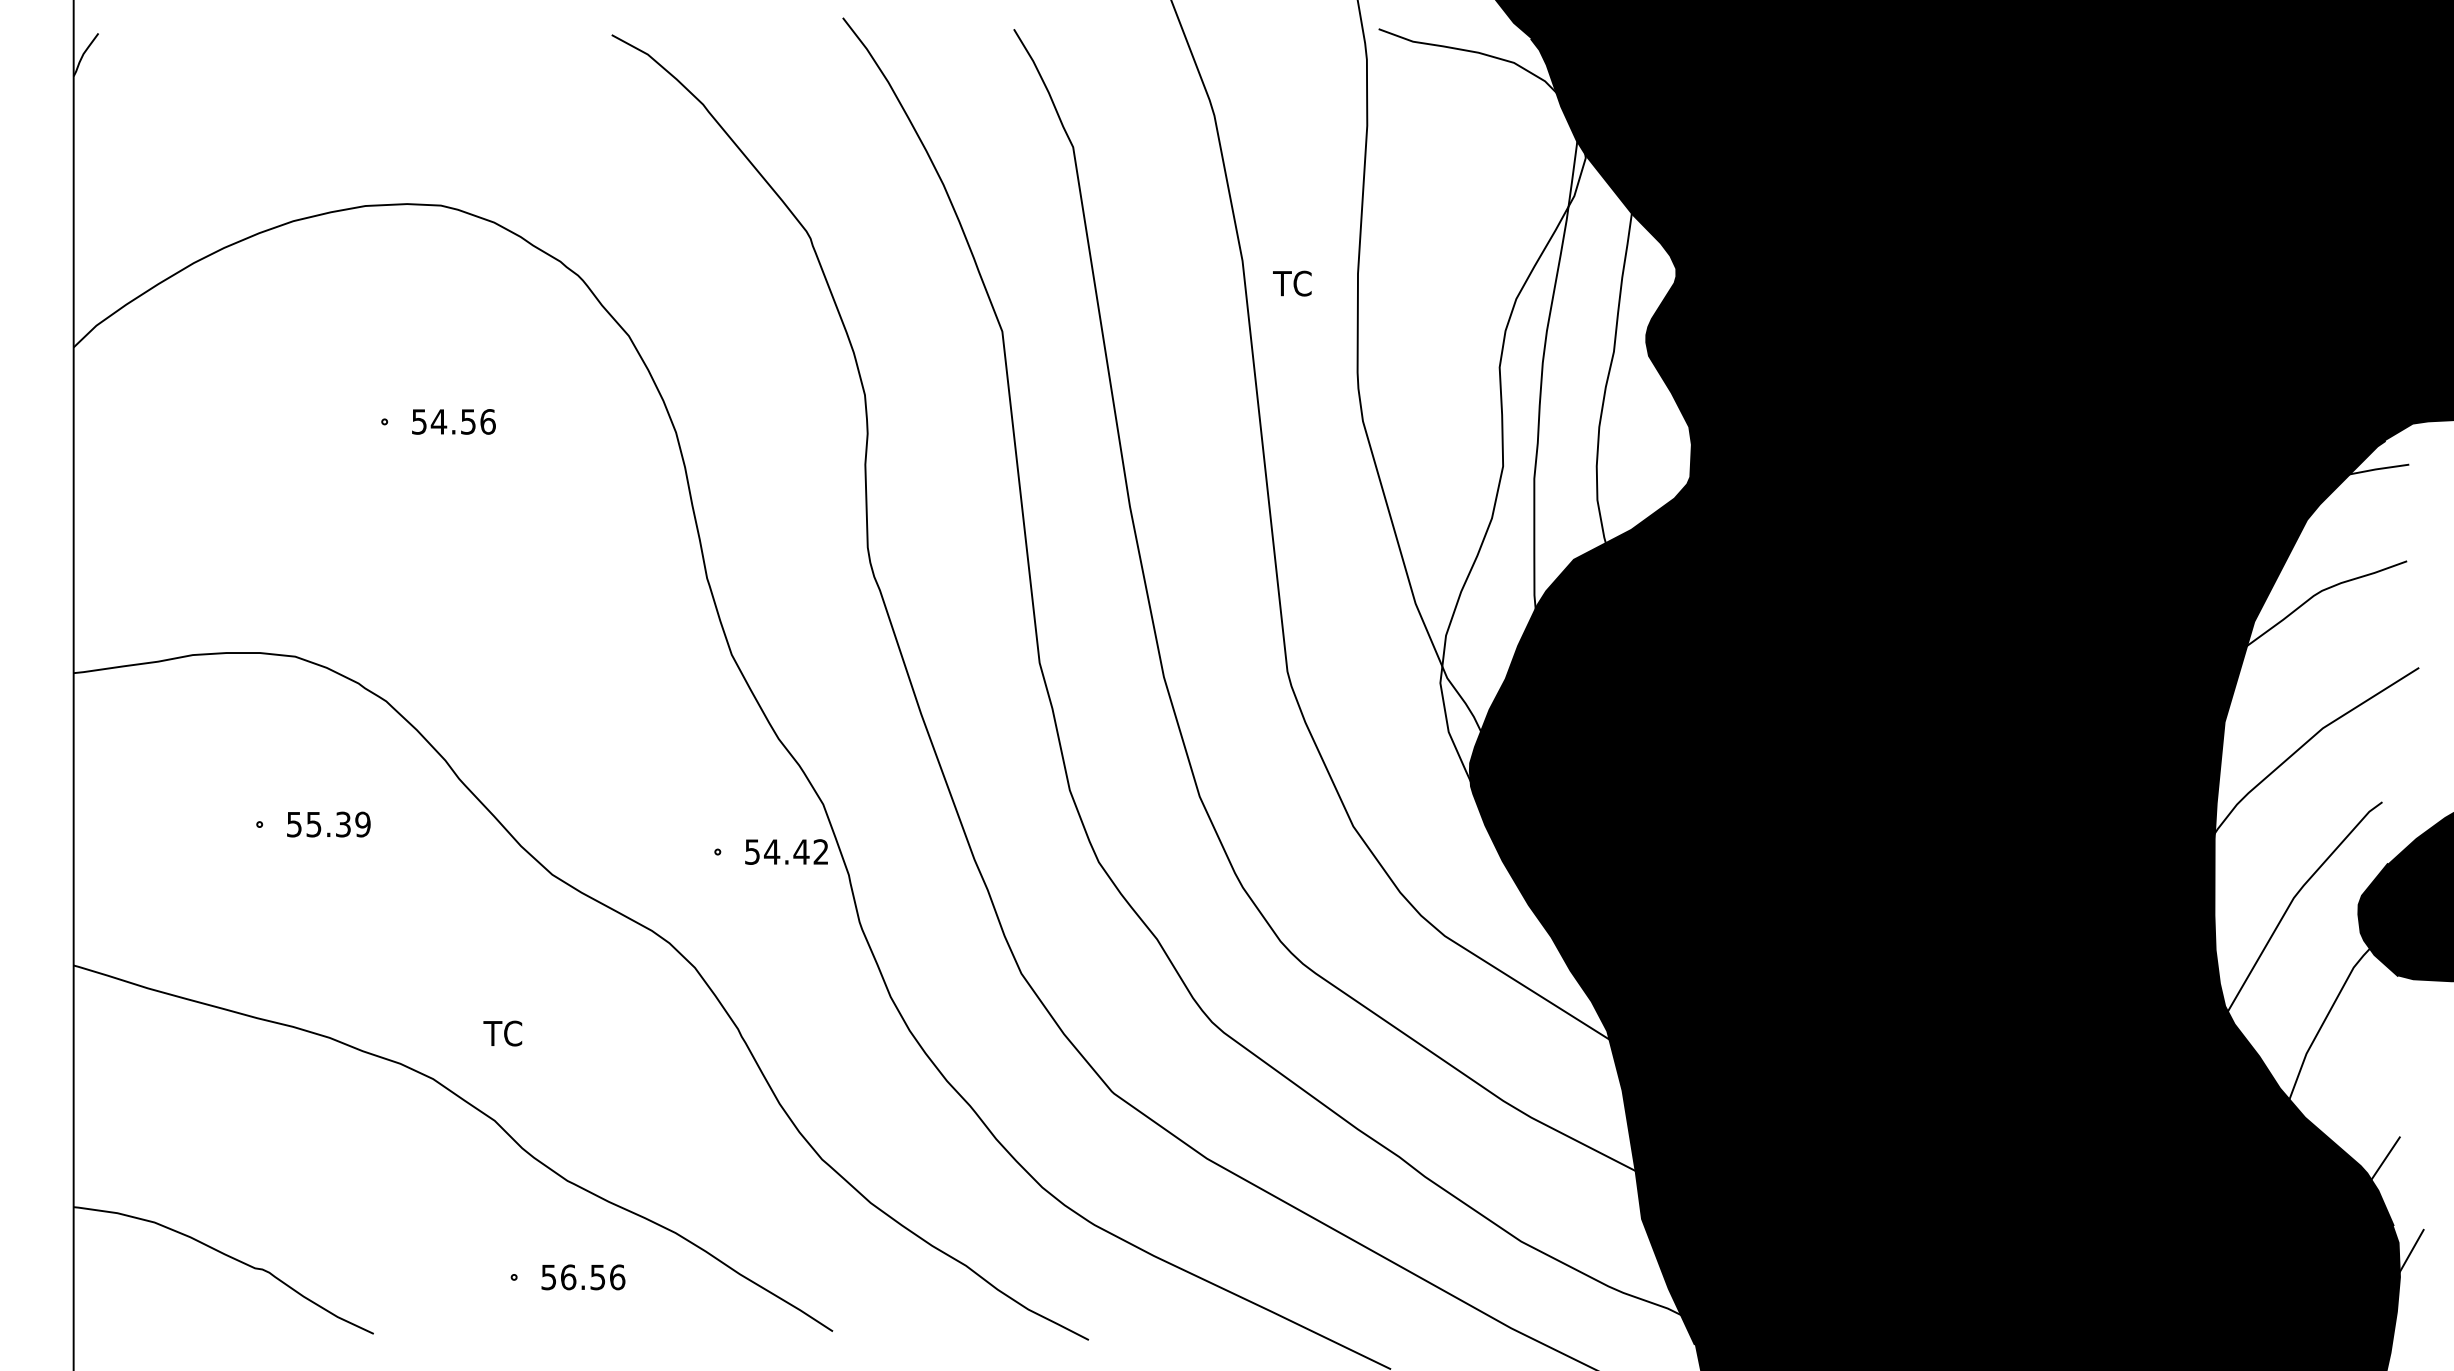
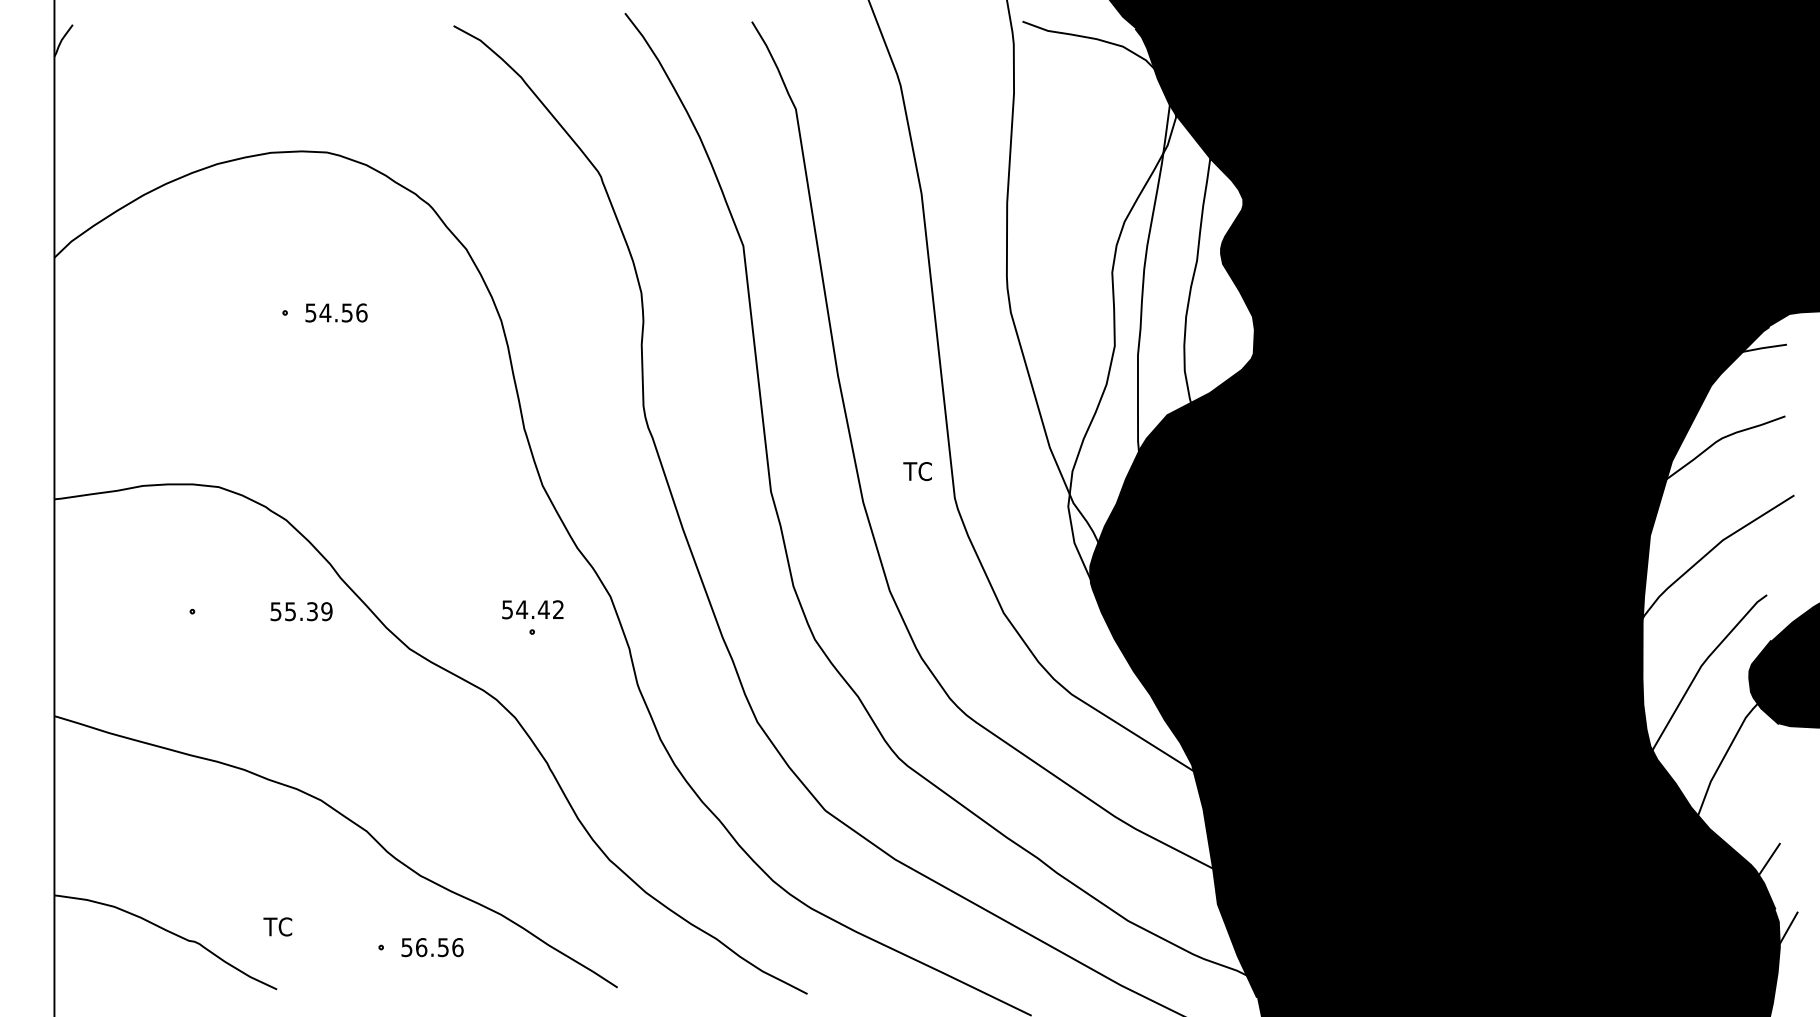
text: (1292, 283) -> (917, 471), moved
text: (328, 824) -> (301, 611), moved
text: (786, 851) -> (532, 609), moved
text: (502, 1033) -> (277, 926), moved

